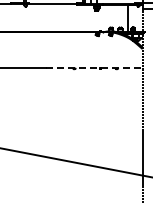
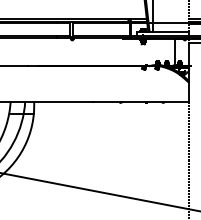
line: (95, 67) -> (141, 101), dashed -> solid

